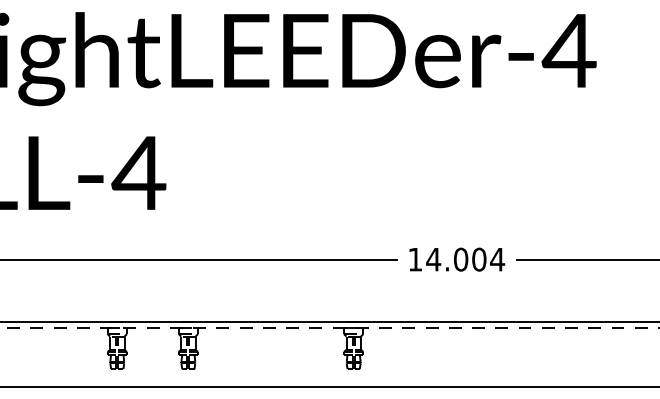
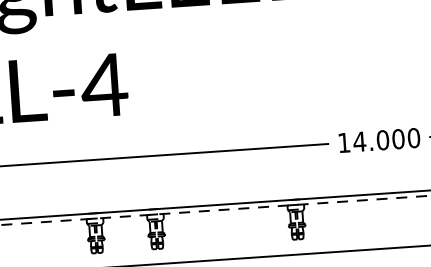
text: (497, 259) -> (413, 138), 14.004 -> 14.000

